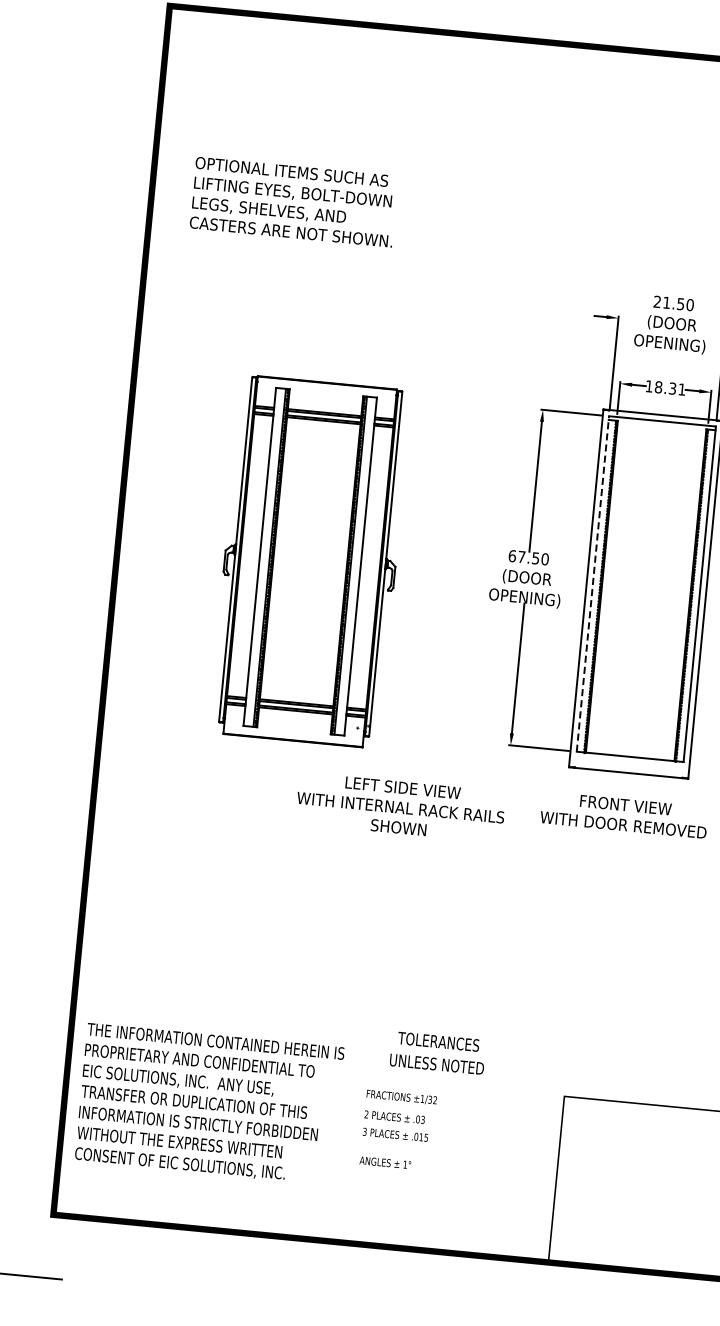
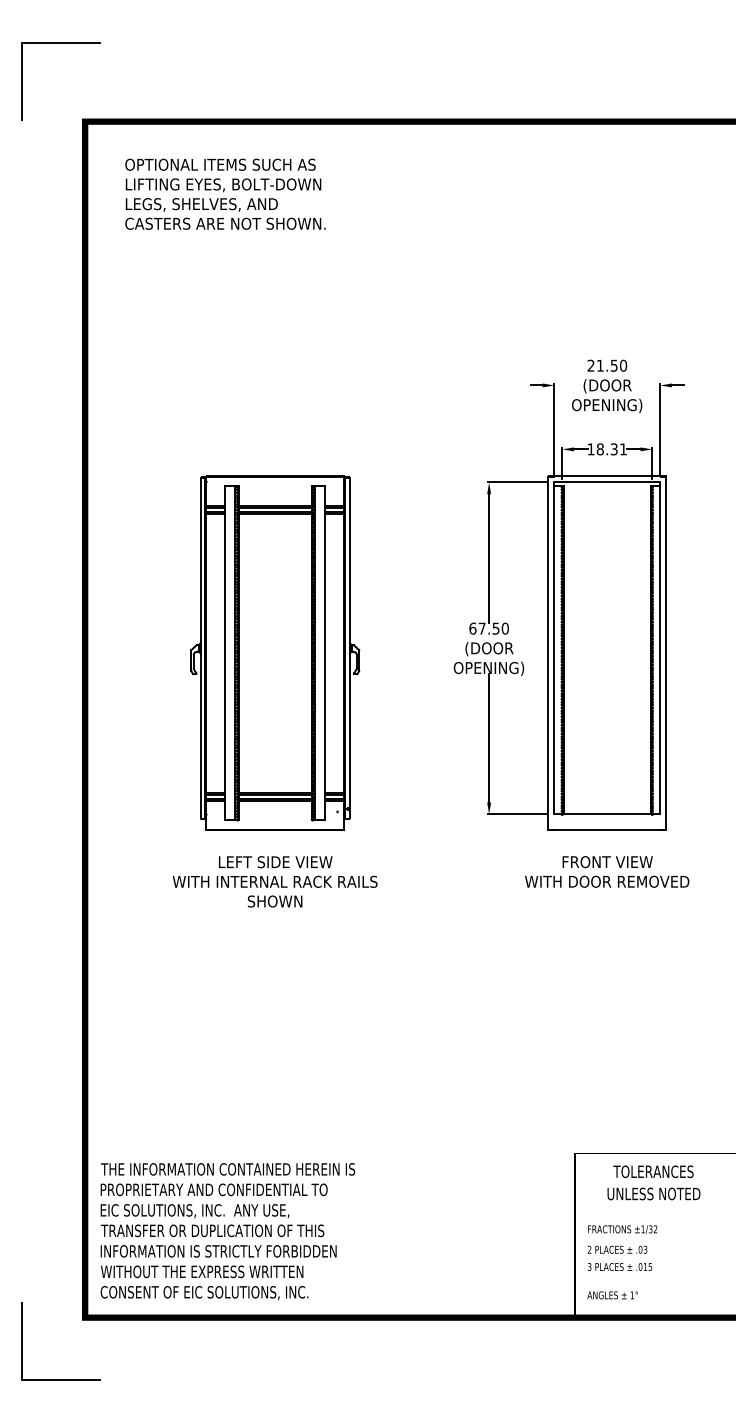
text: (294, 201) -> (225, 193), moved
line: (592, 584) -> (554, 648), dashed -> solid
text: (400, 807) -> (274, 881), moved
text: (422, 1102) -> (643, 1232), moved
text: (209, 1104) -> (227, 1231), moved

